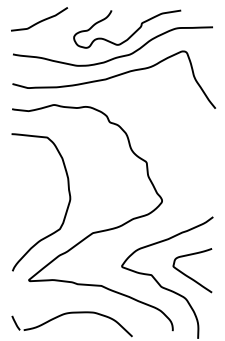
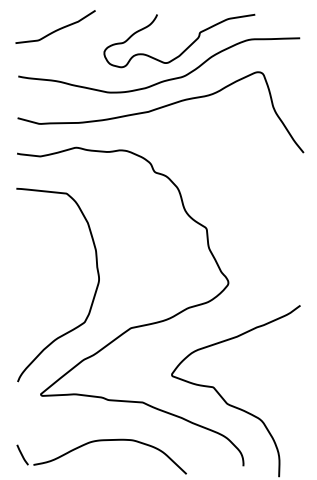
curve: (188, 275) -> (265, 387), removed

